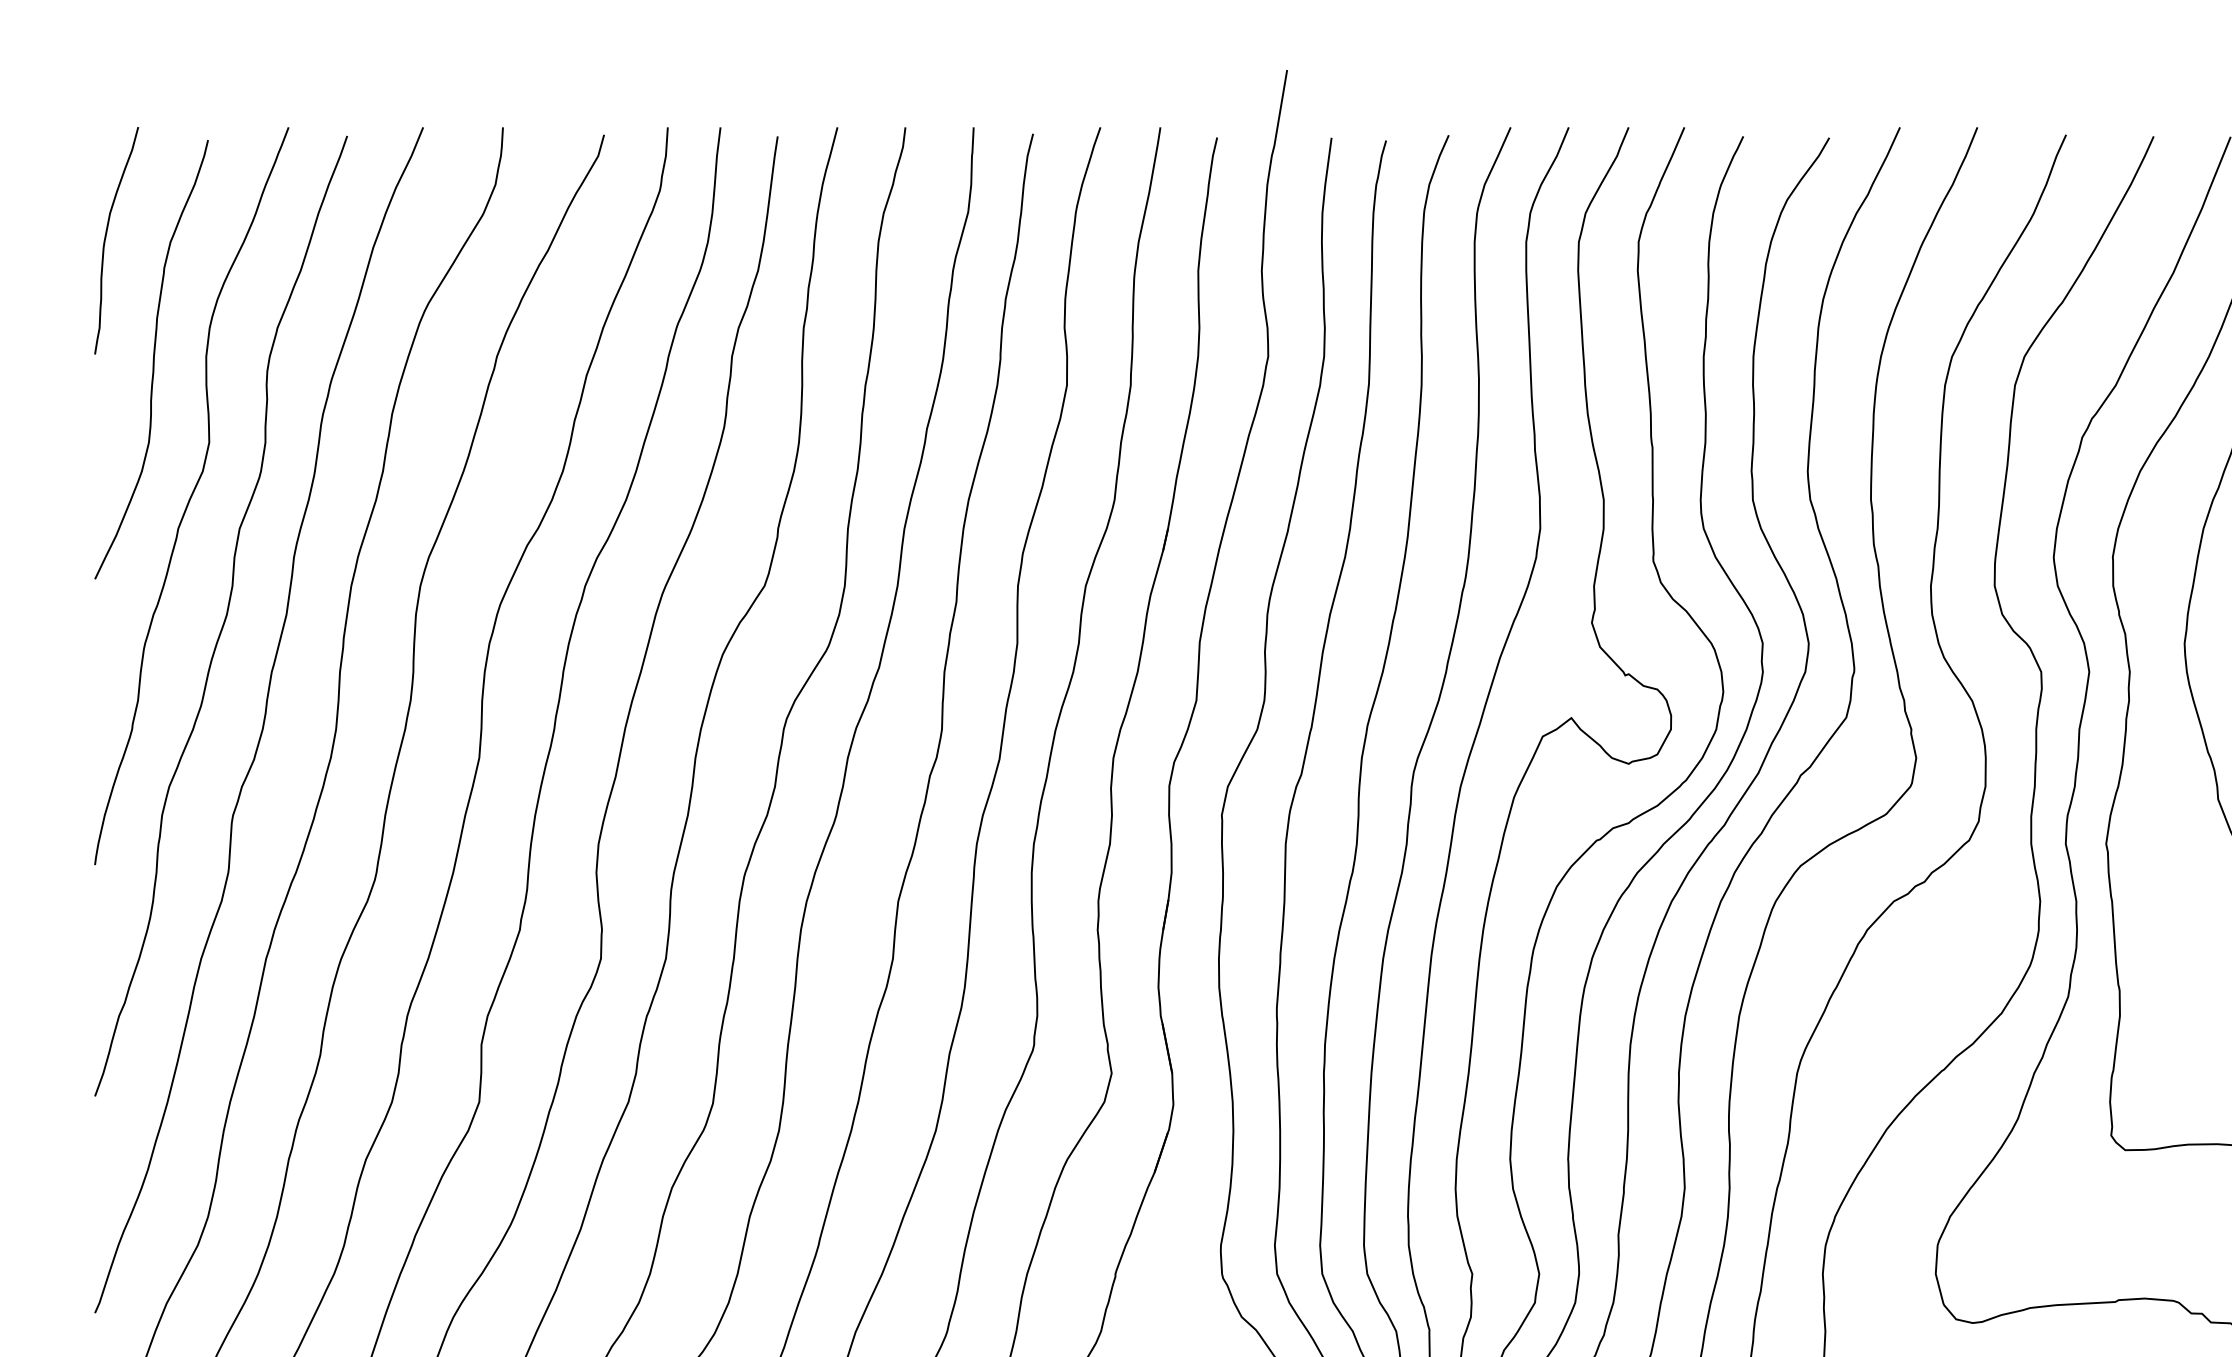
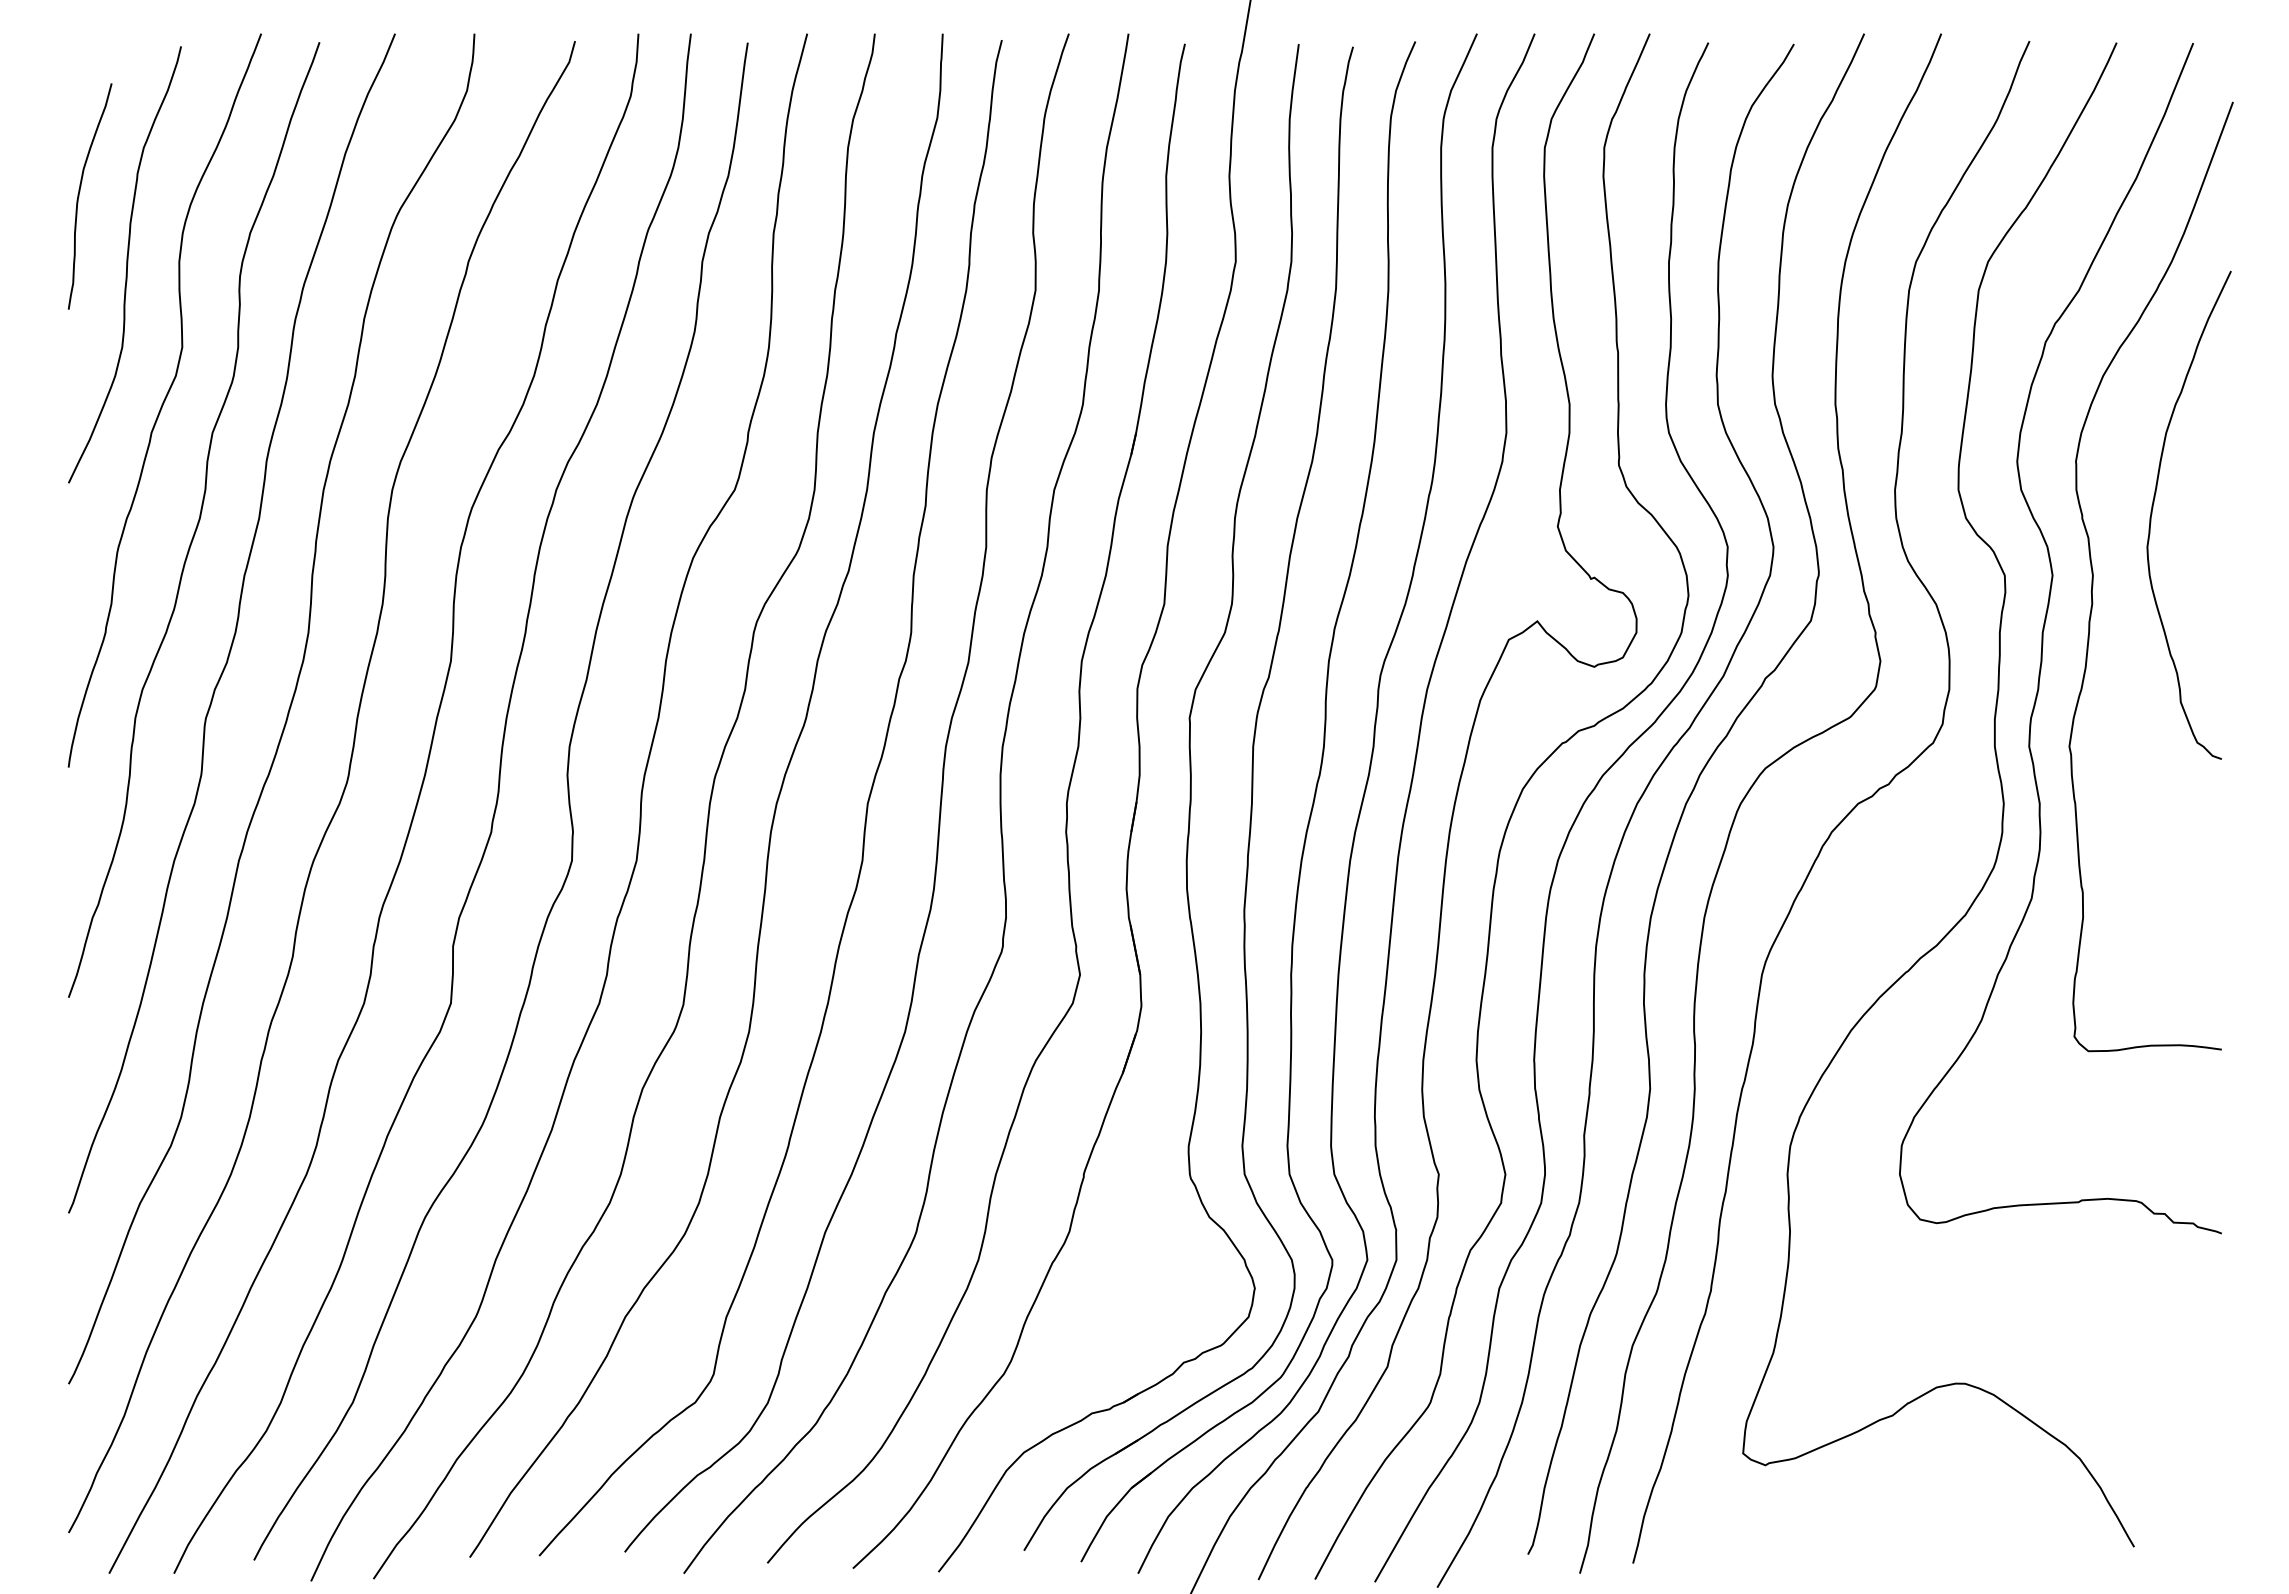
curve: (105, 240) -> (79, 196), moved

